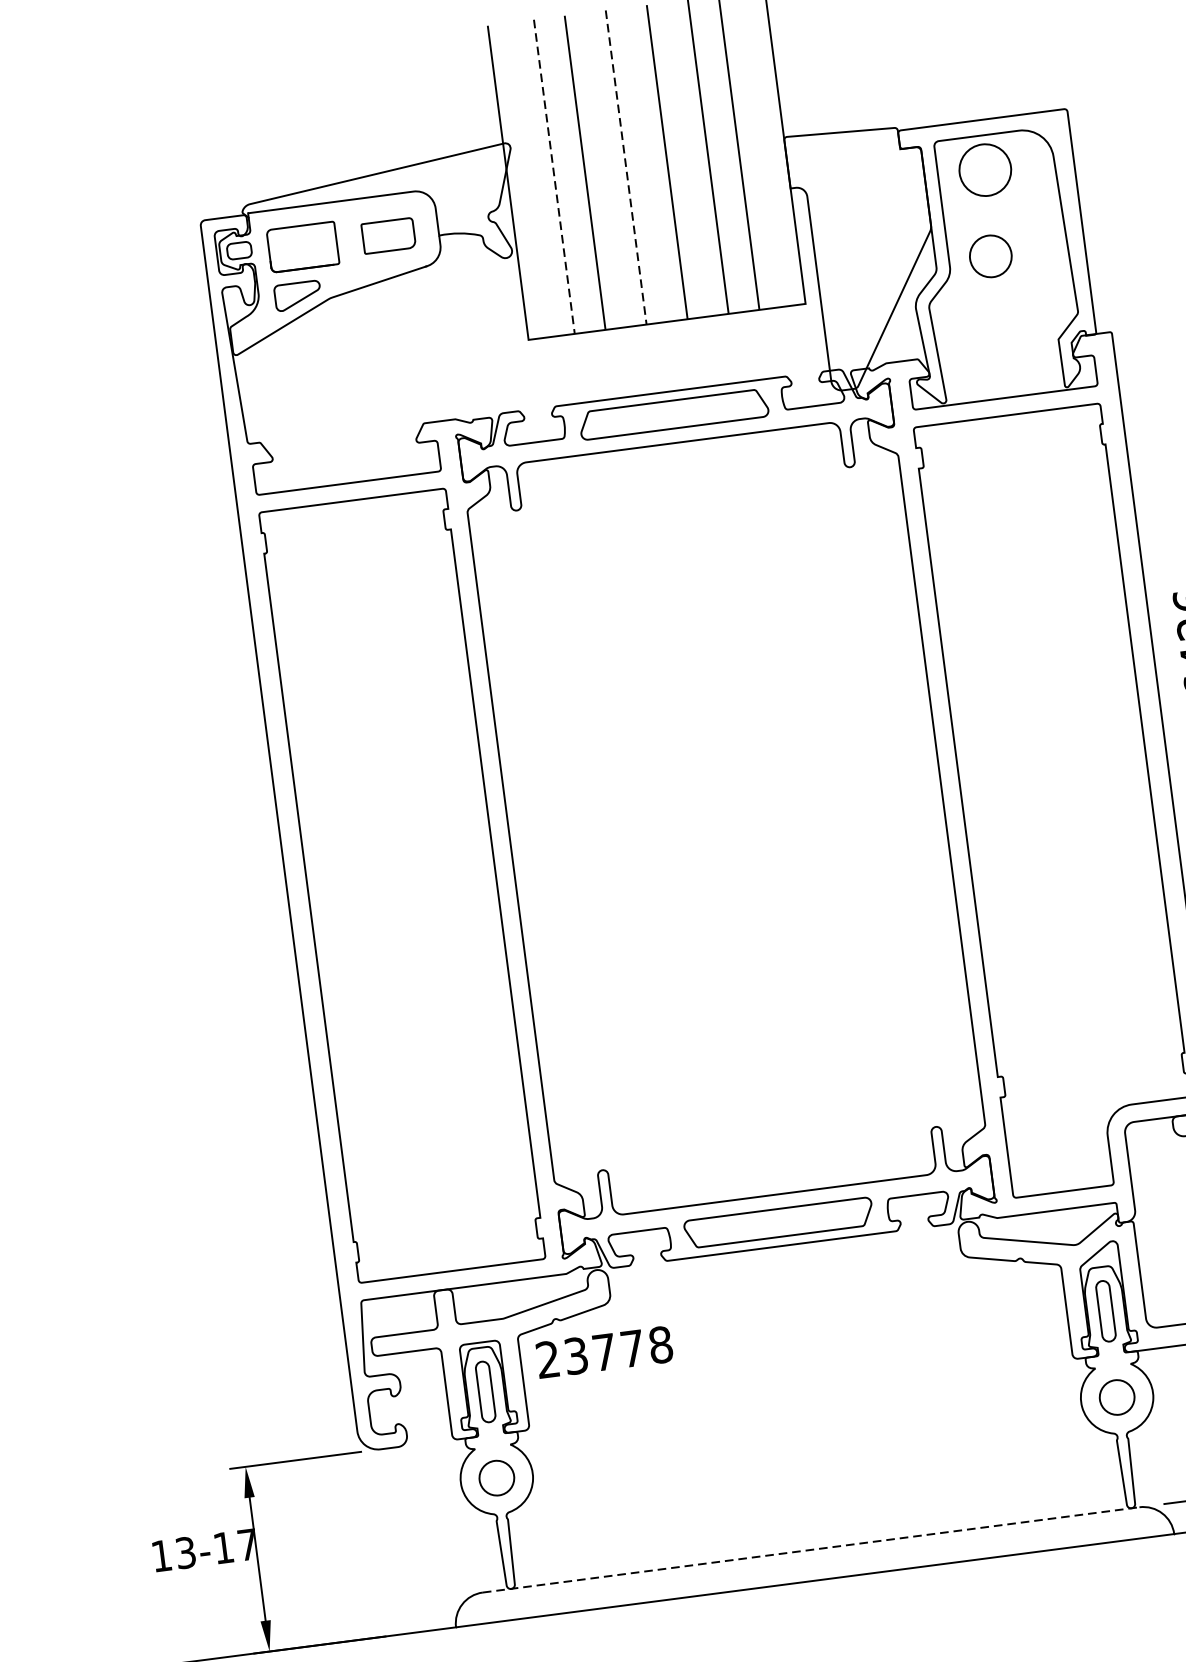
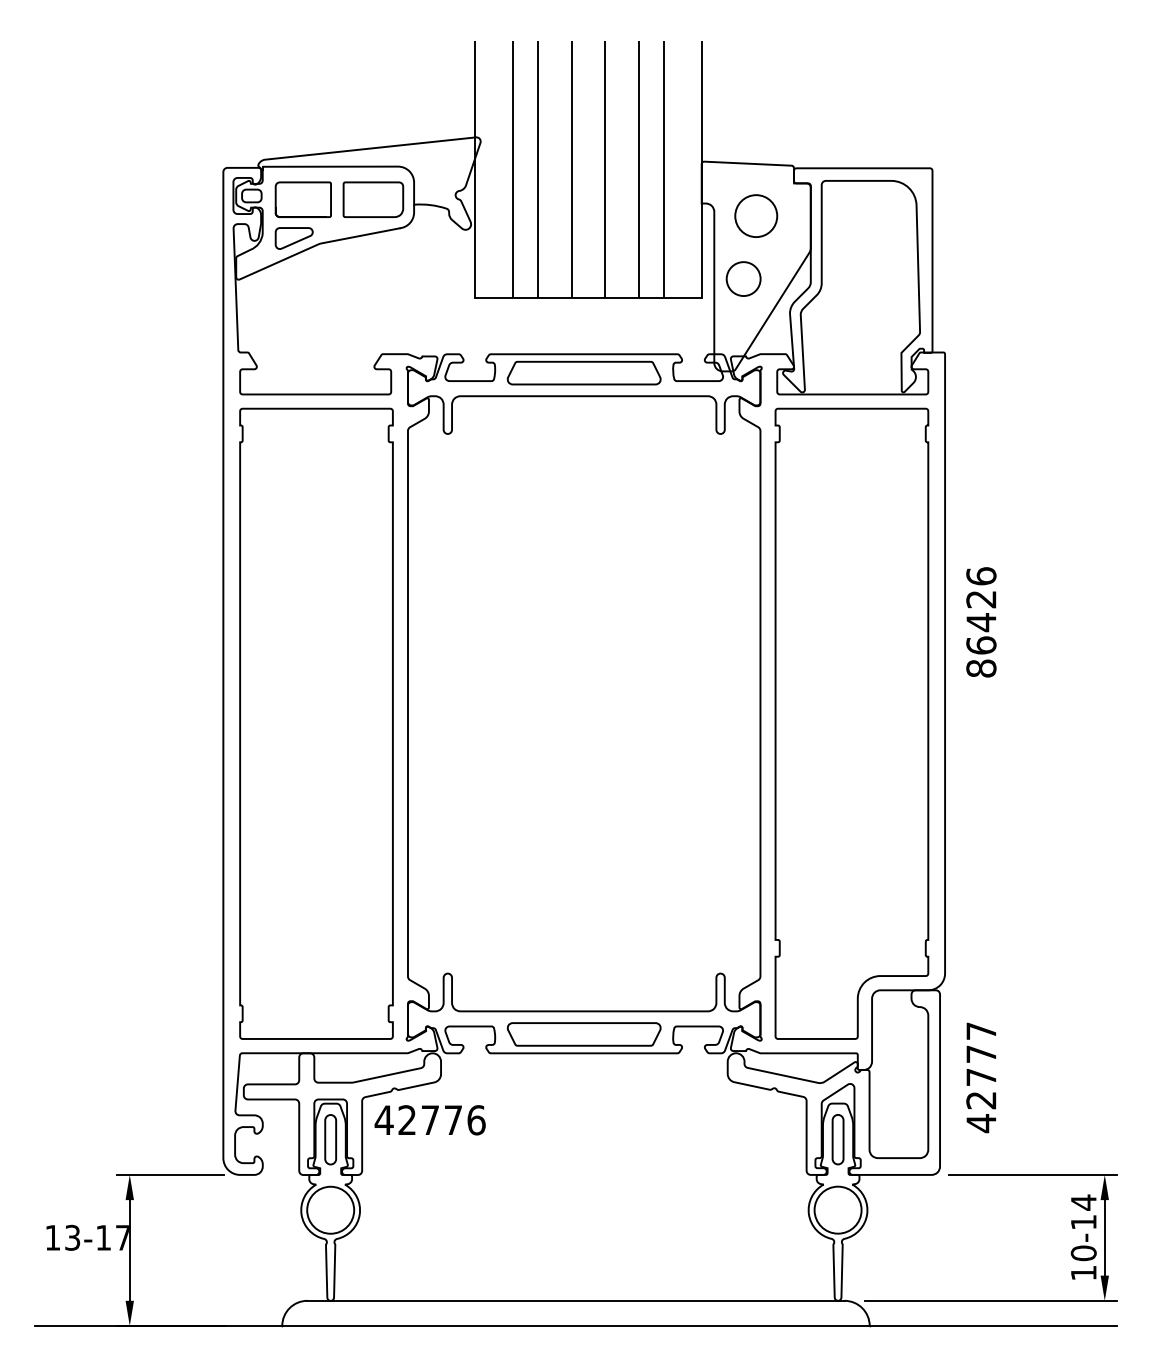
line: (626, 167) -> (571, 169), dashed -> solid
circle: (985, 169) -> (756, 215), moved
line: (553, 176) -> (512, 169), dashed -> solid
part: (388, 235) -> (373, 199), size x1.43
circle: (990, 255) -> (743, 278), moved
text: (603, 1352) -> (429, 1120), 23778 -> 42776
circle: (1116, 1396) -> (837, 1209), size x1.67
circle: (496, 1477) -> (330, 1209), size x1.67
line: (811, 1549) -> (576, 1300), dashed -> solid

